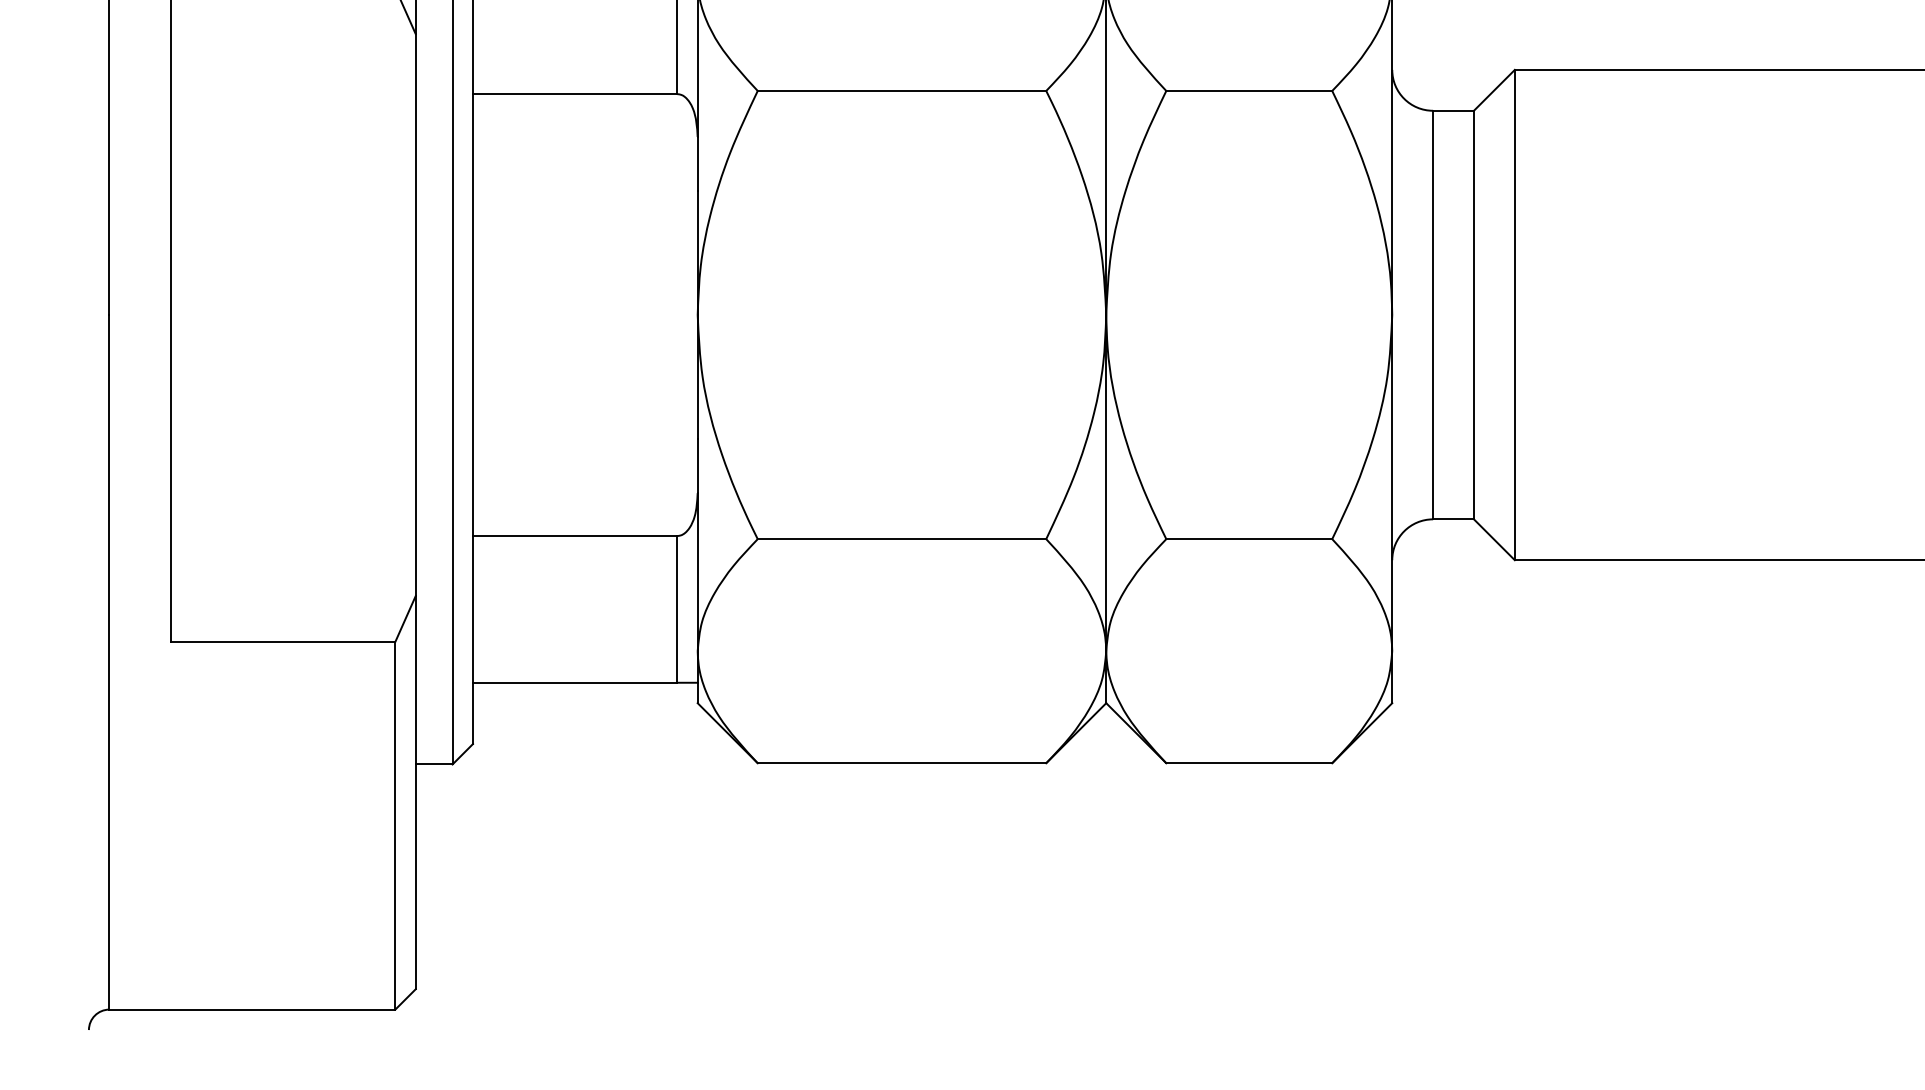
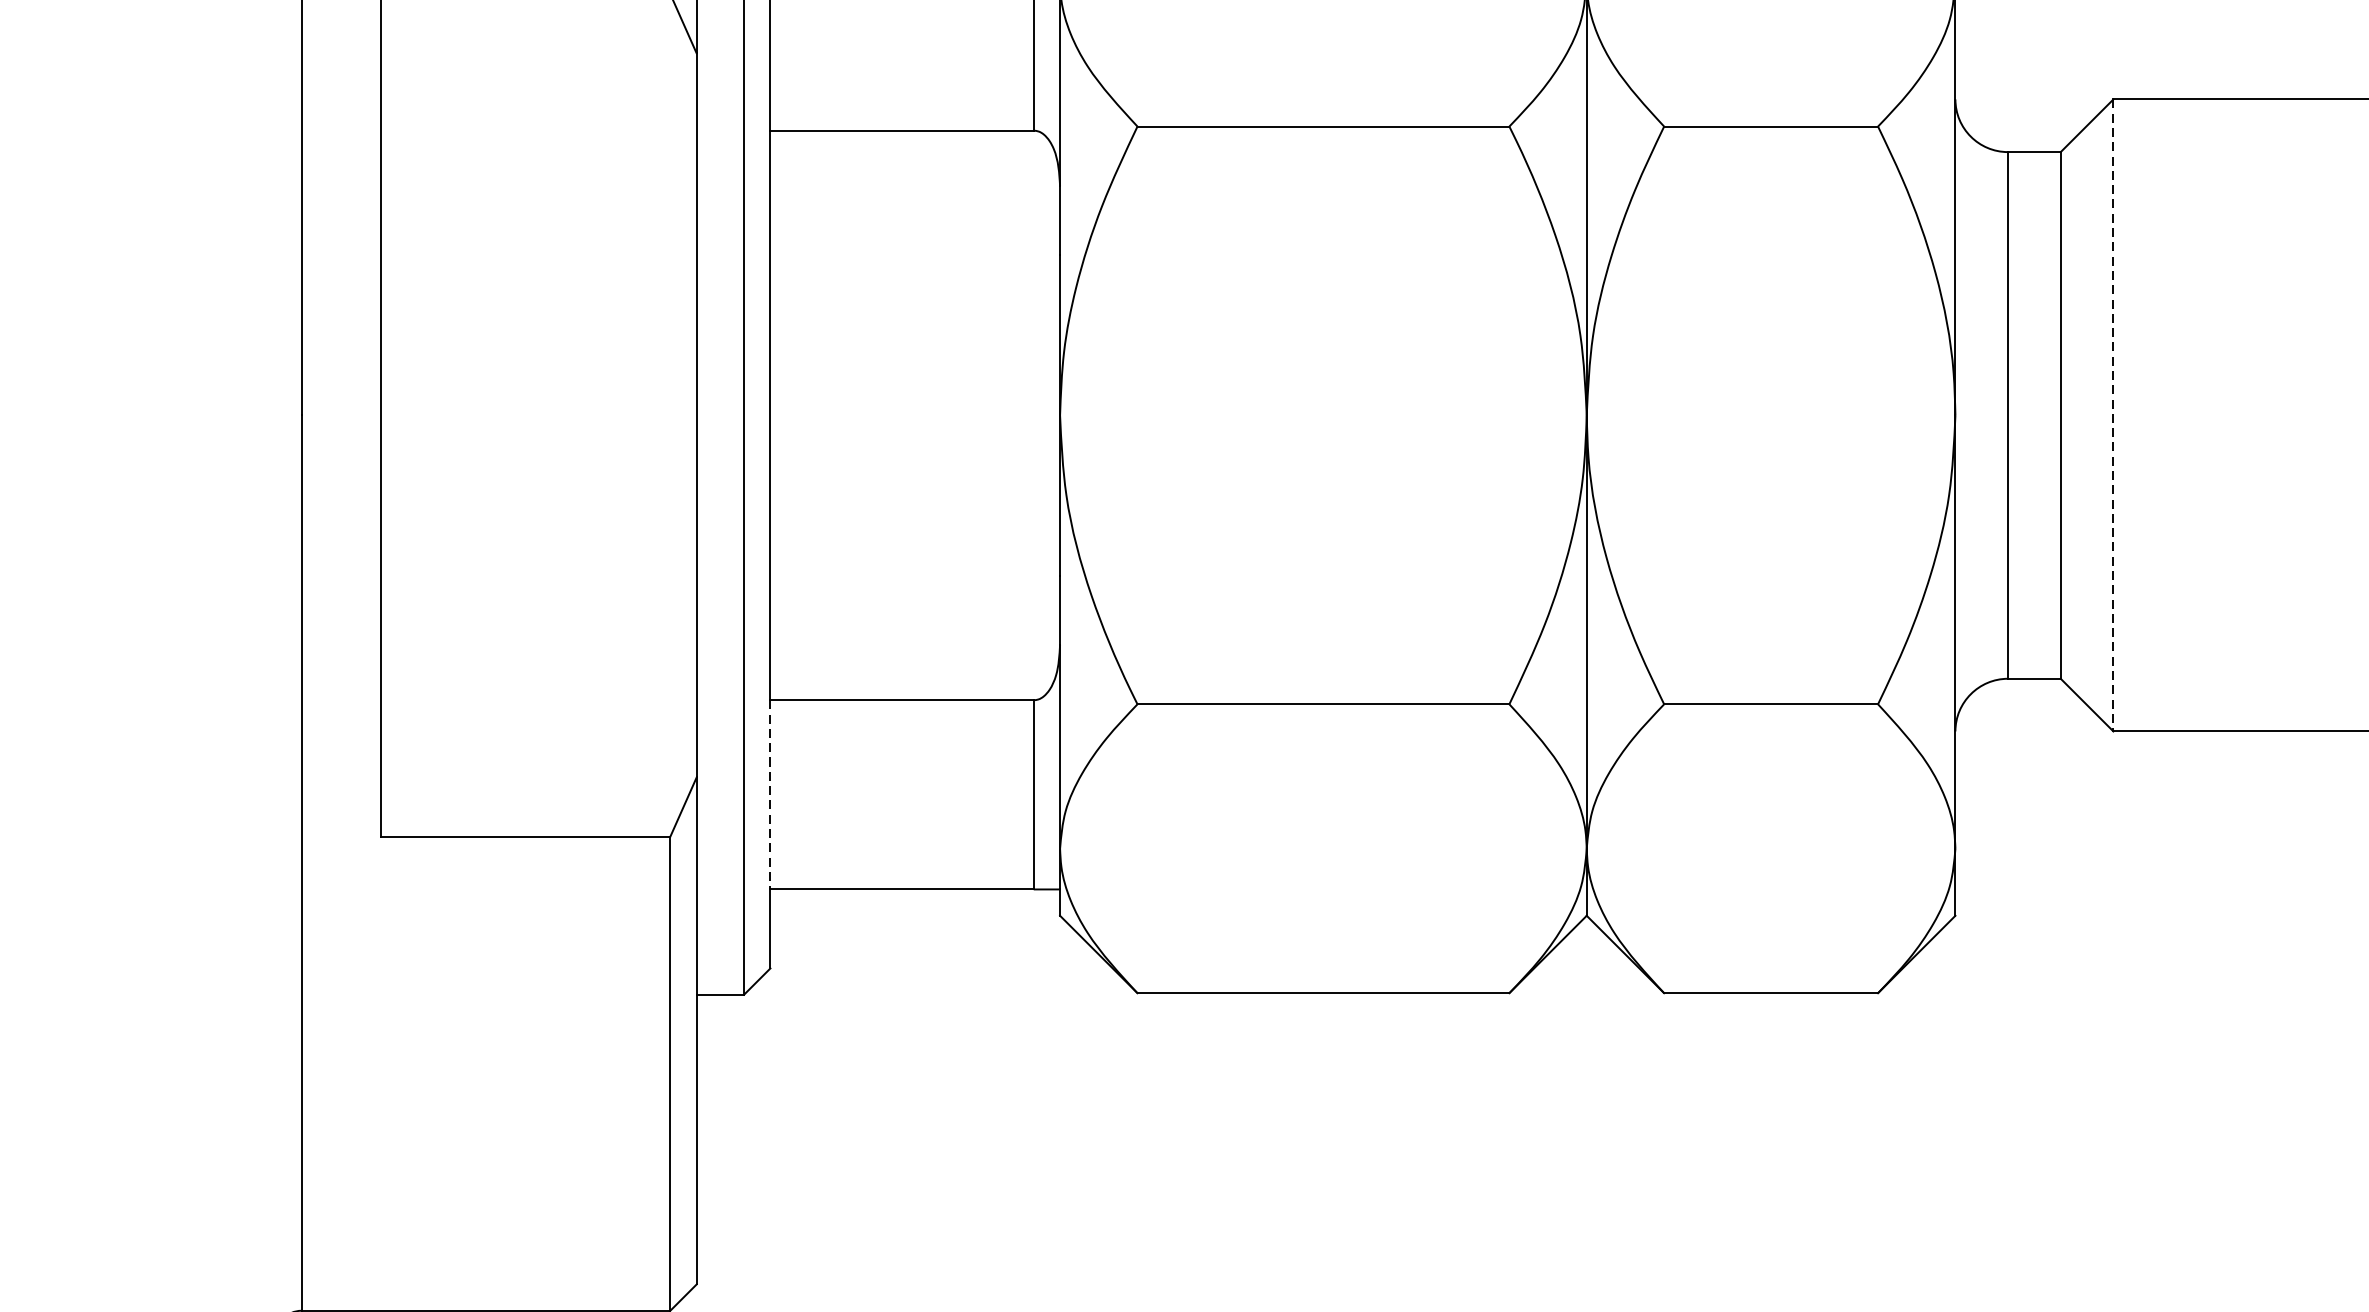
line: (1514, 315) -> (2113, 415), solid -> dashed
line: (472, 609) -> (769, 794), solid -> dashed

